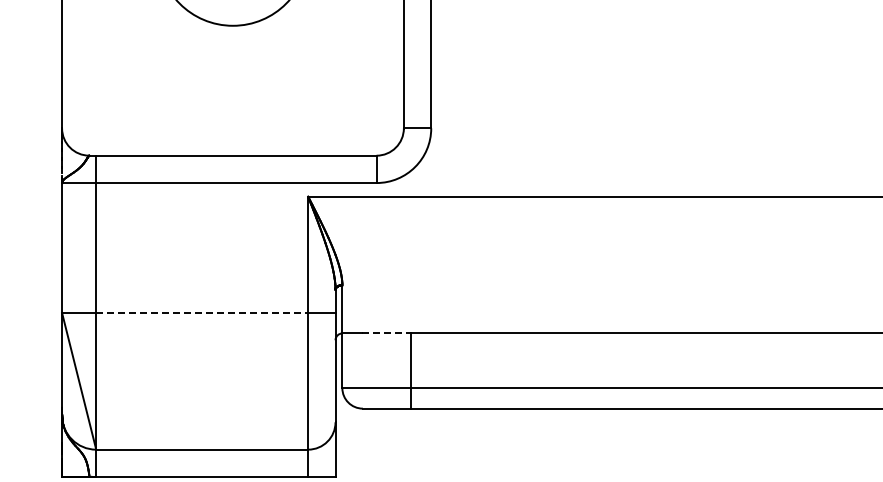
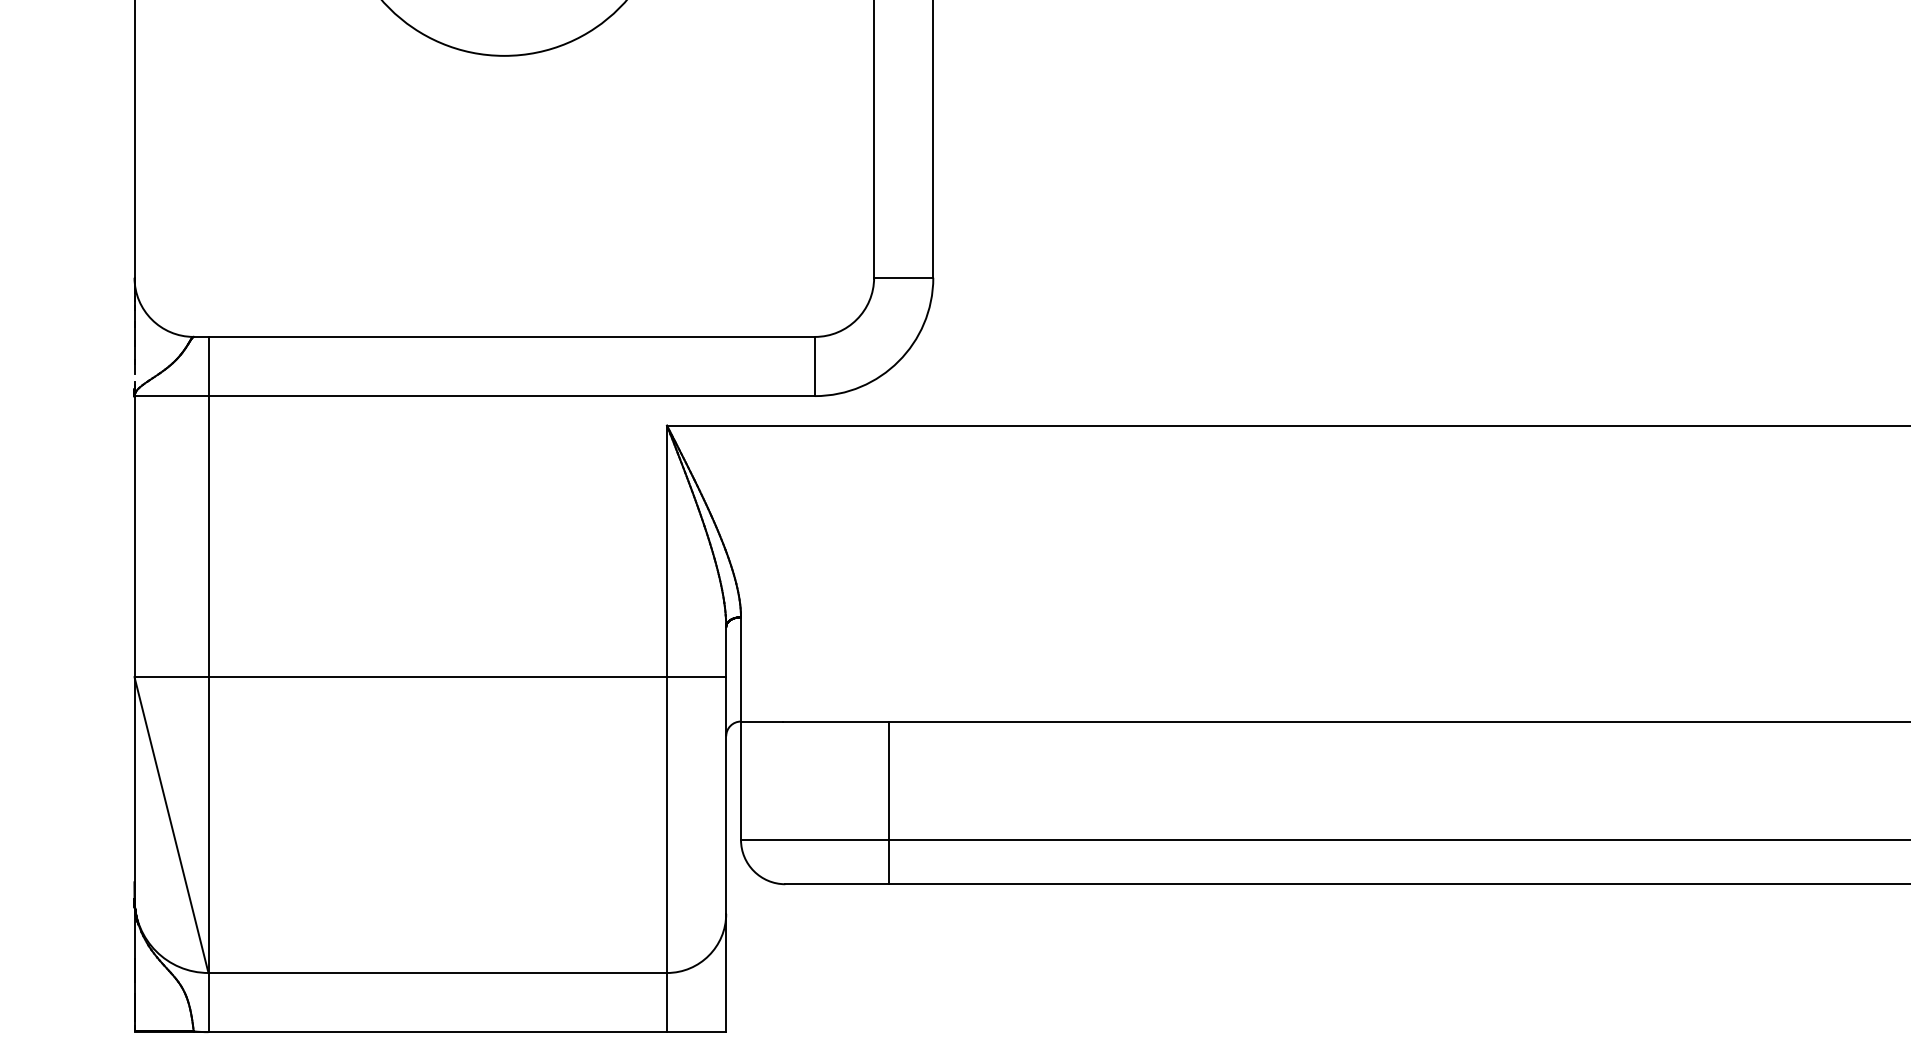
line: (202, 312) -> (438, 676), dashed -> solid
line: (386, 333) -> (836, 721), dashed -> solid

